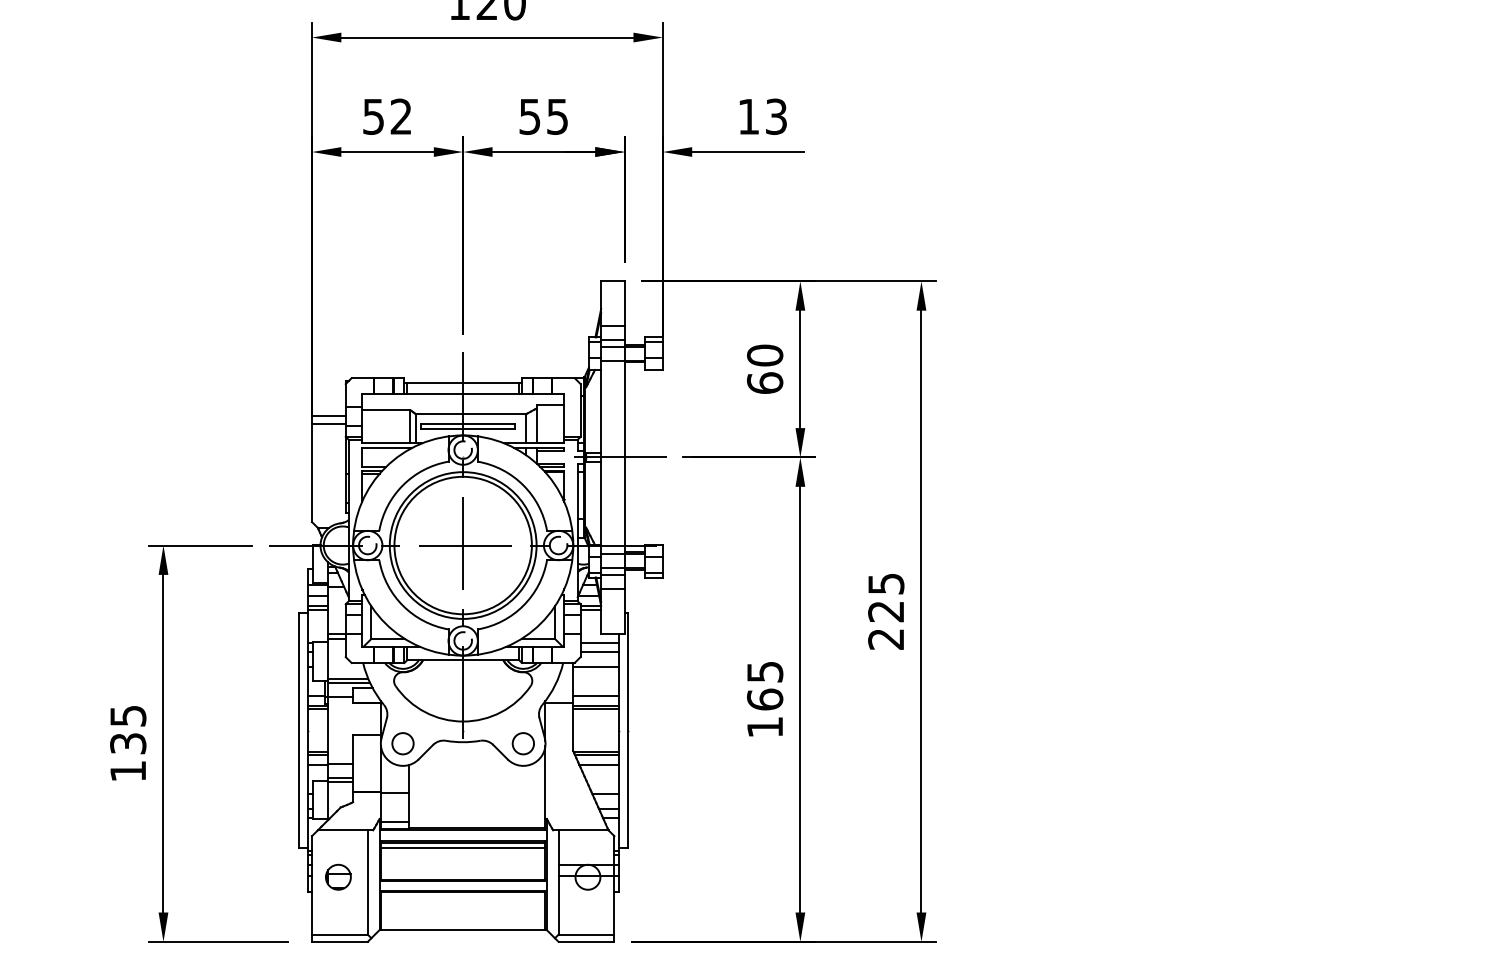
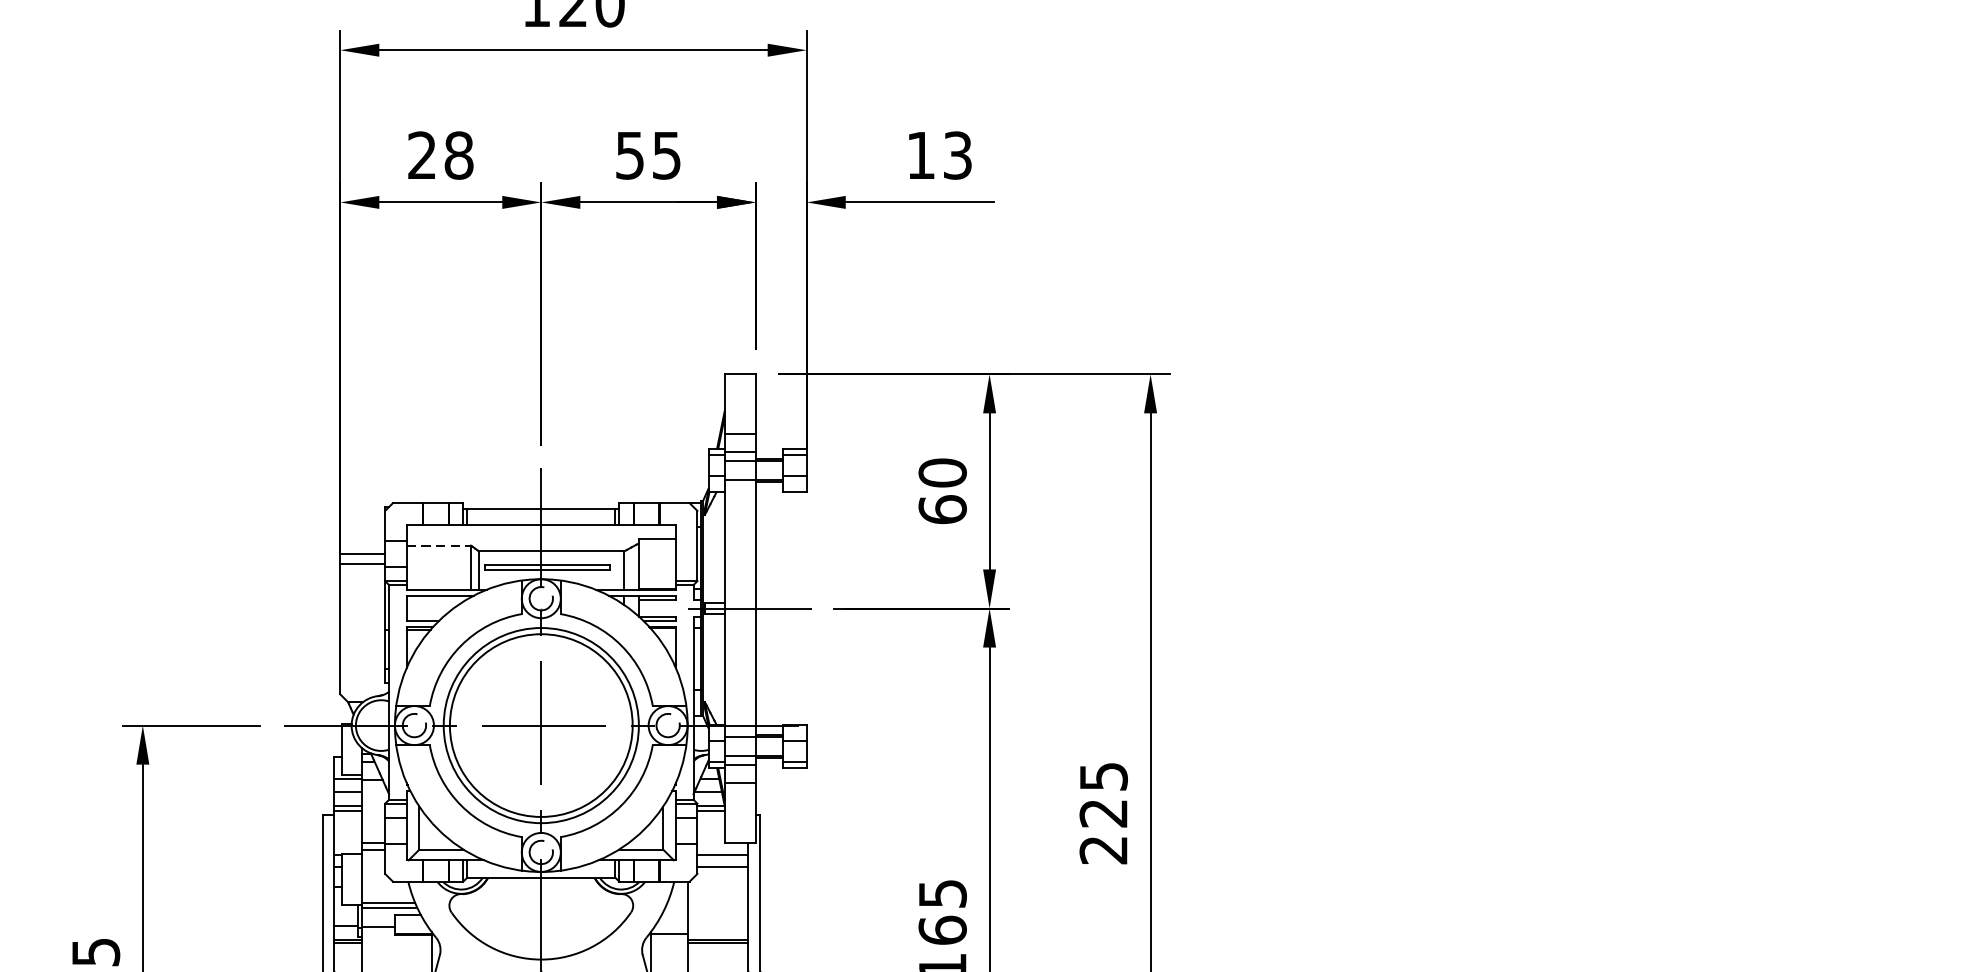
text: (387, 116) -> (440, 155), 52 -> 28
line: (386, 410) -> (439, 546), solid -> dashed
line: (595, 666) -> (717, 886), removed
line: (595, 696) -> (717, 926), removed

